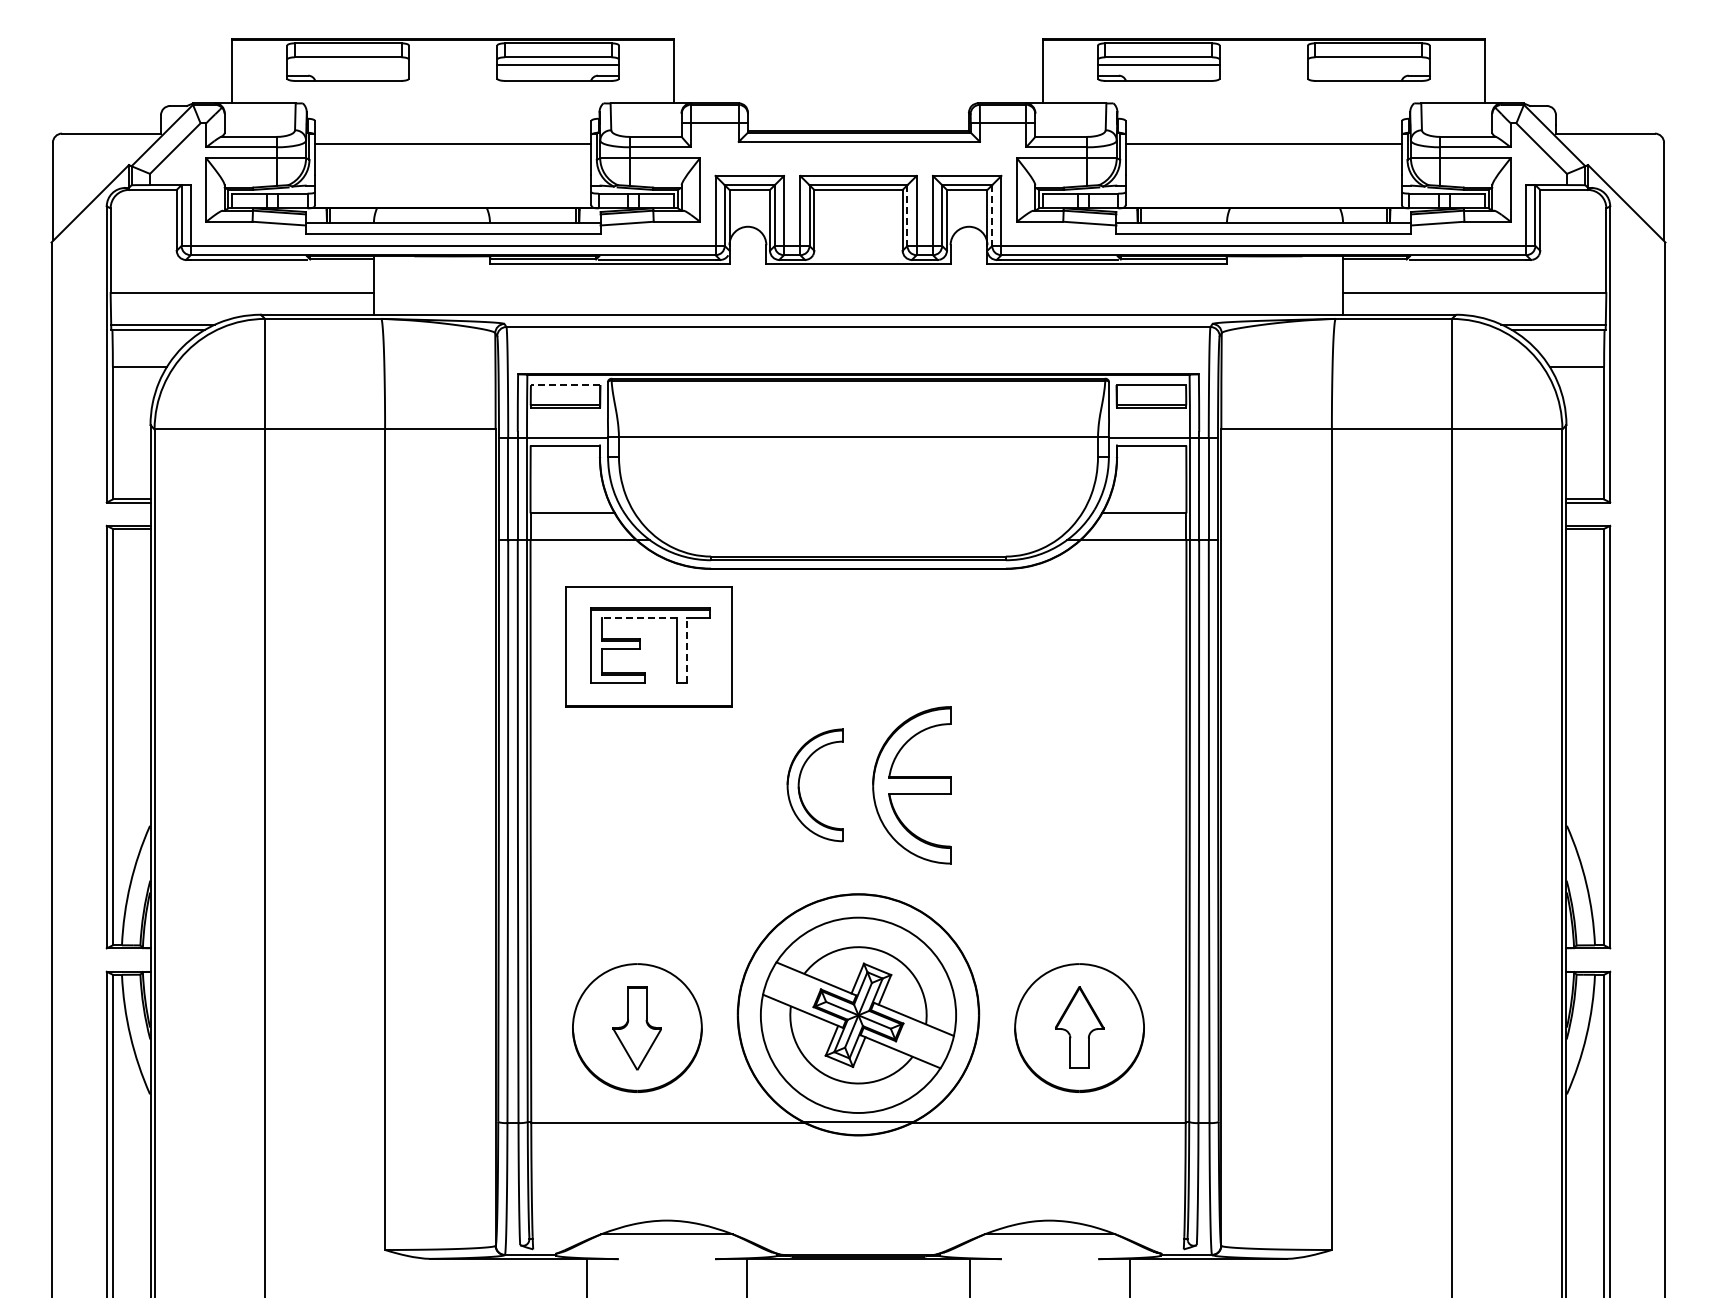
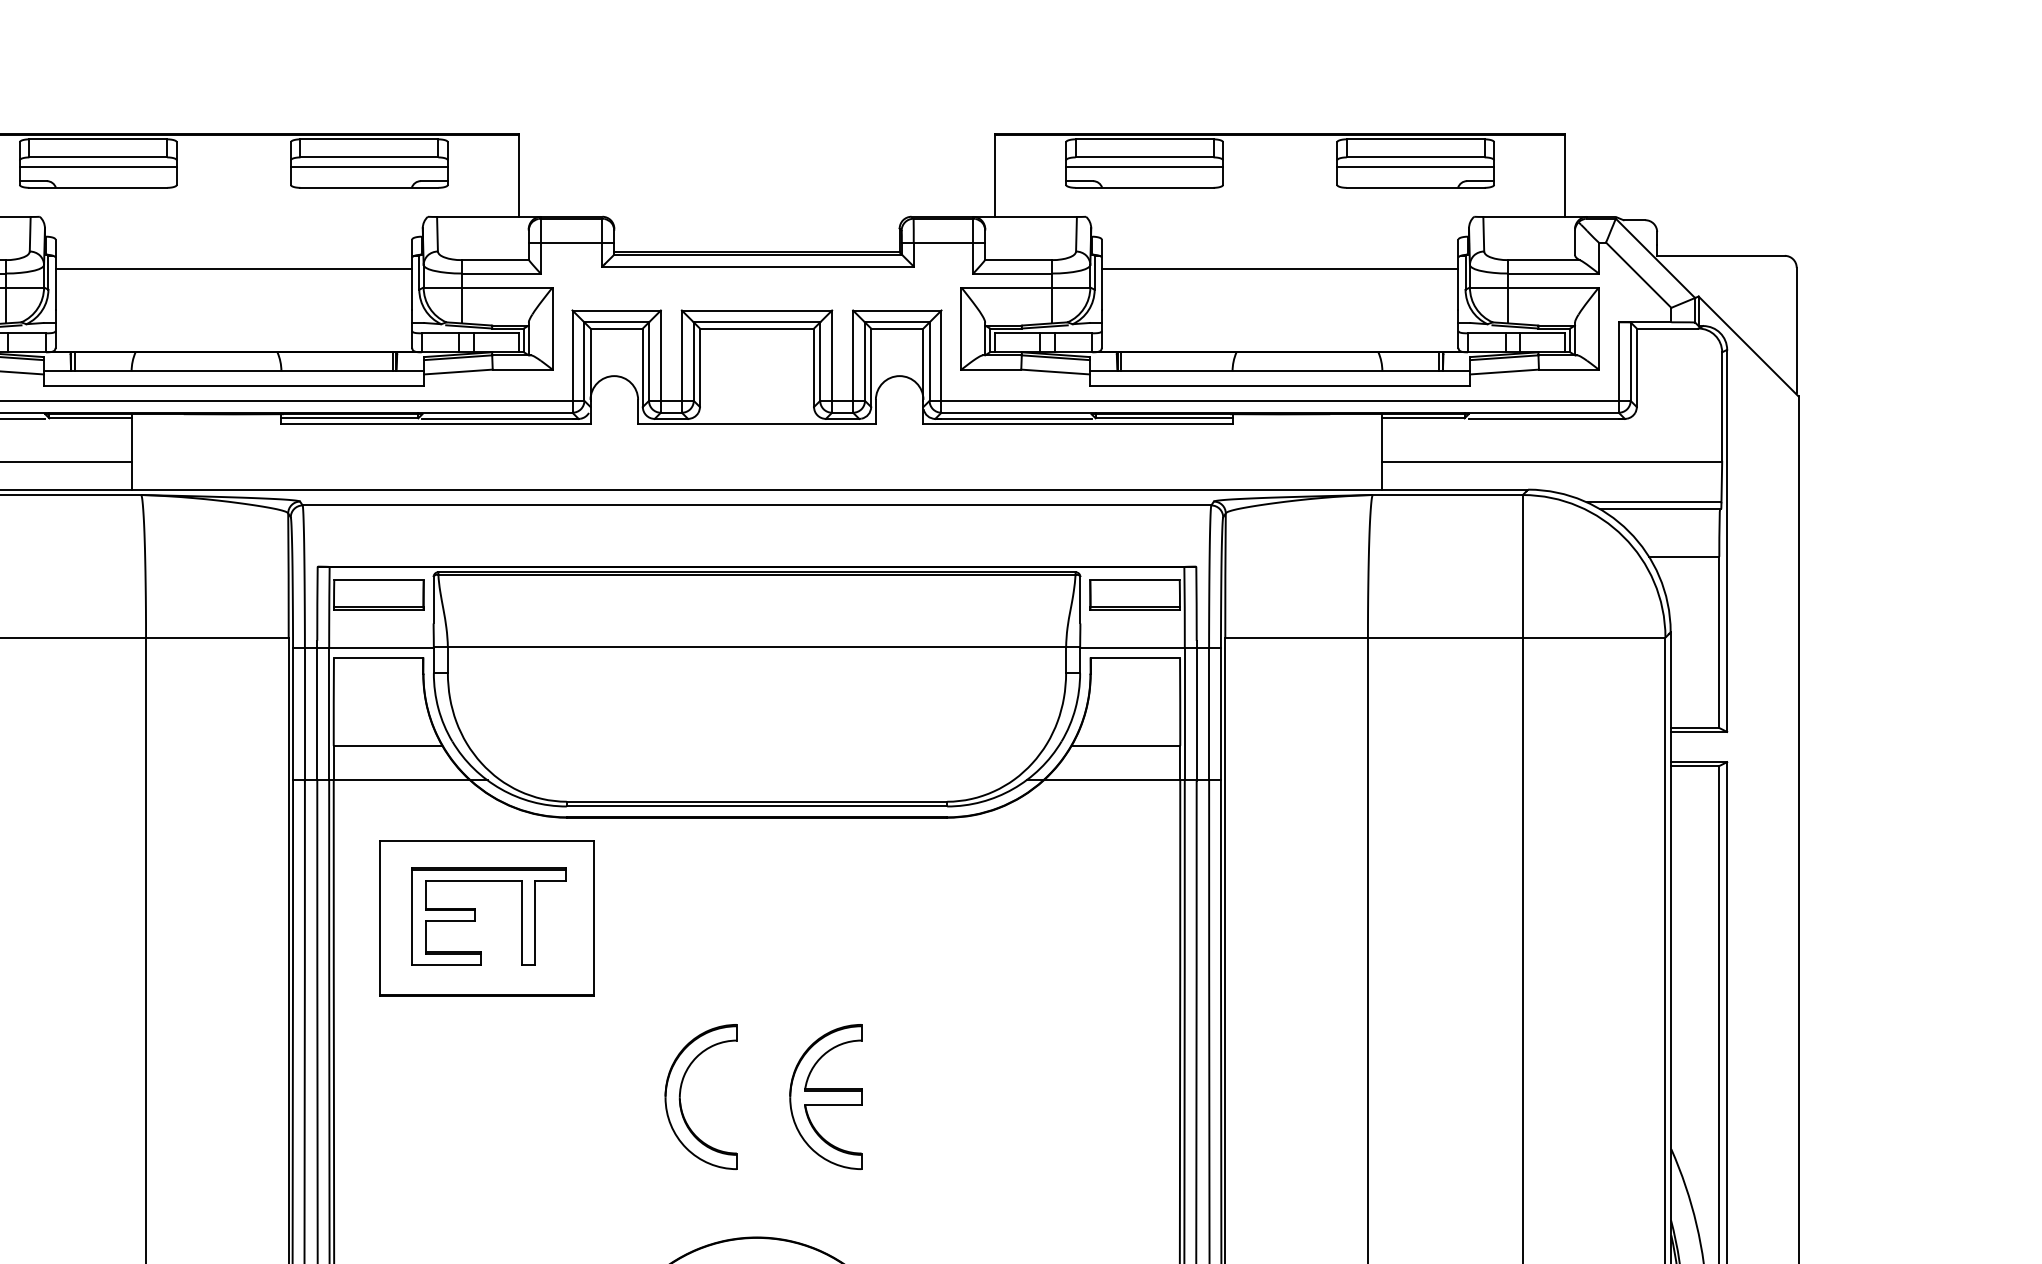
line: (347, 64) -> (97, 166), added
line: (1368, 64) -> (1415, 166), added
line: (907, 216) -> (820, 362), dashed -> solid
line: (992, 216) -> (929, 362), dashed -> solid
line: (565, 385) -> (378, 580), dashed -> solid
line: (638, 618) -> (473, 881), dashed -> solid
line: (686, 650) -> (535, 922), dashed -> solid
part: (911, 785) -> (825, 1097), size x0.71

